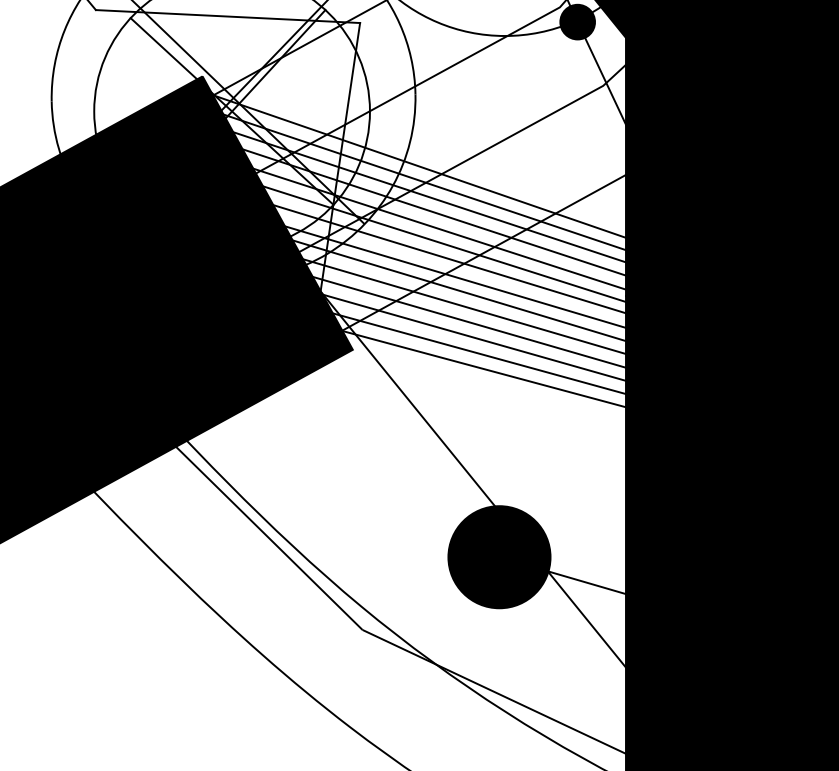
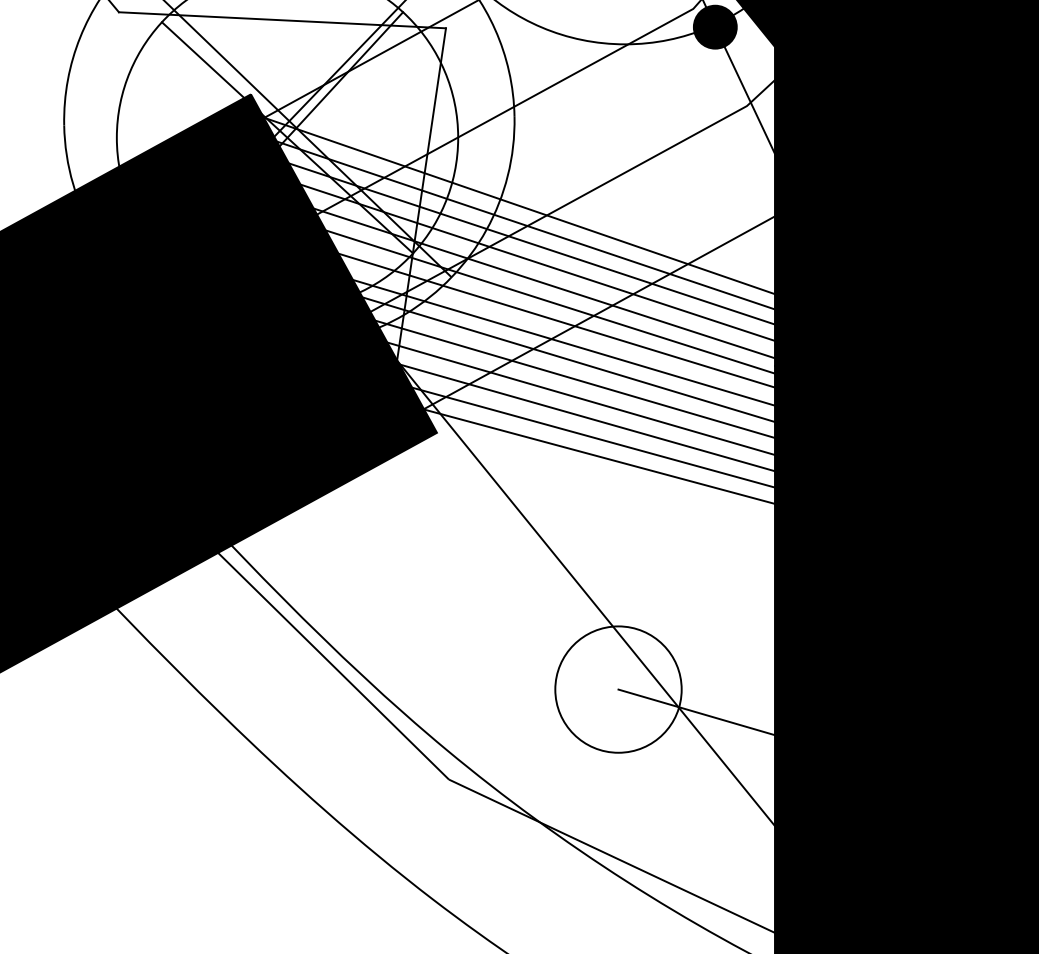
fill: (499, 557) -> (618, 689), removed

